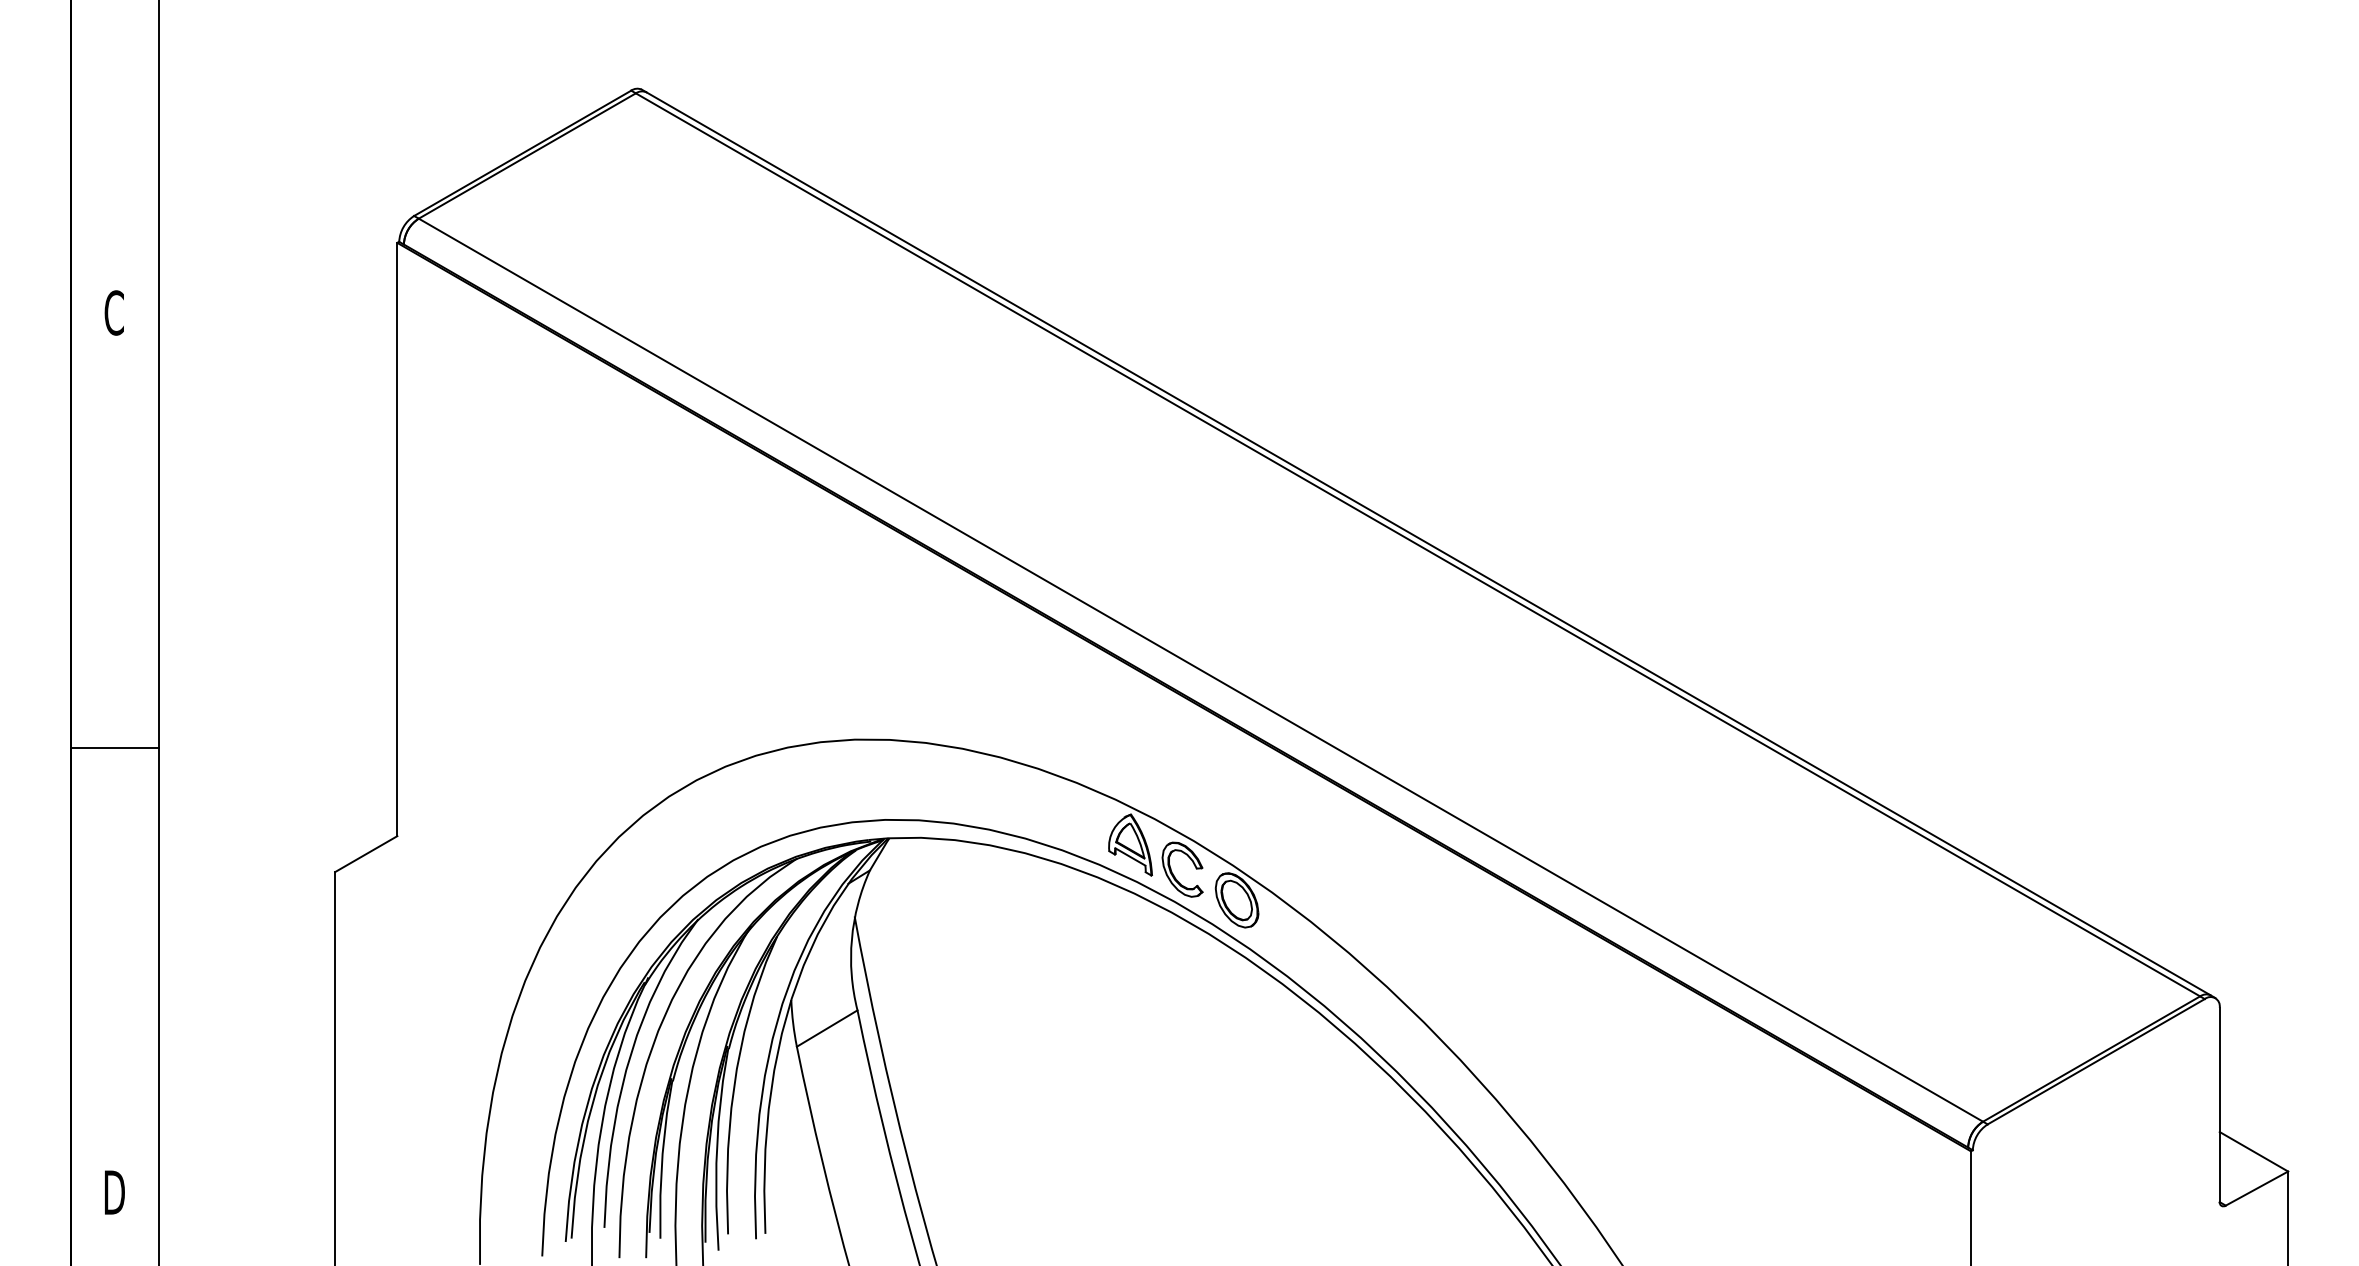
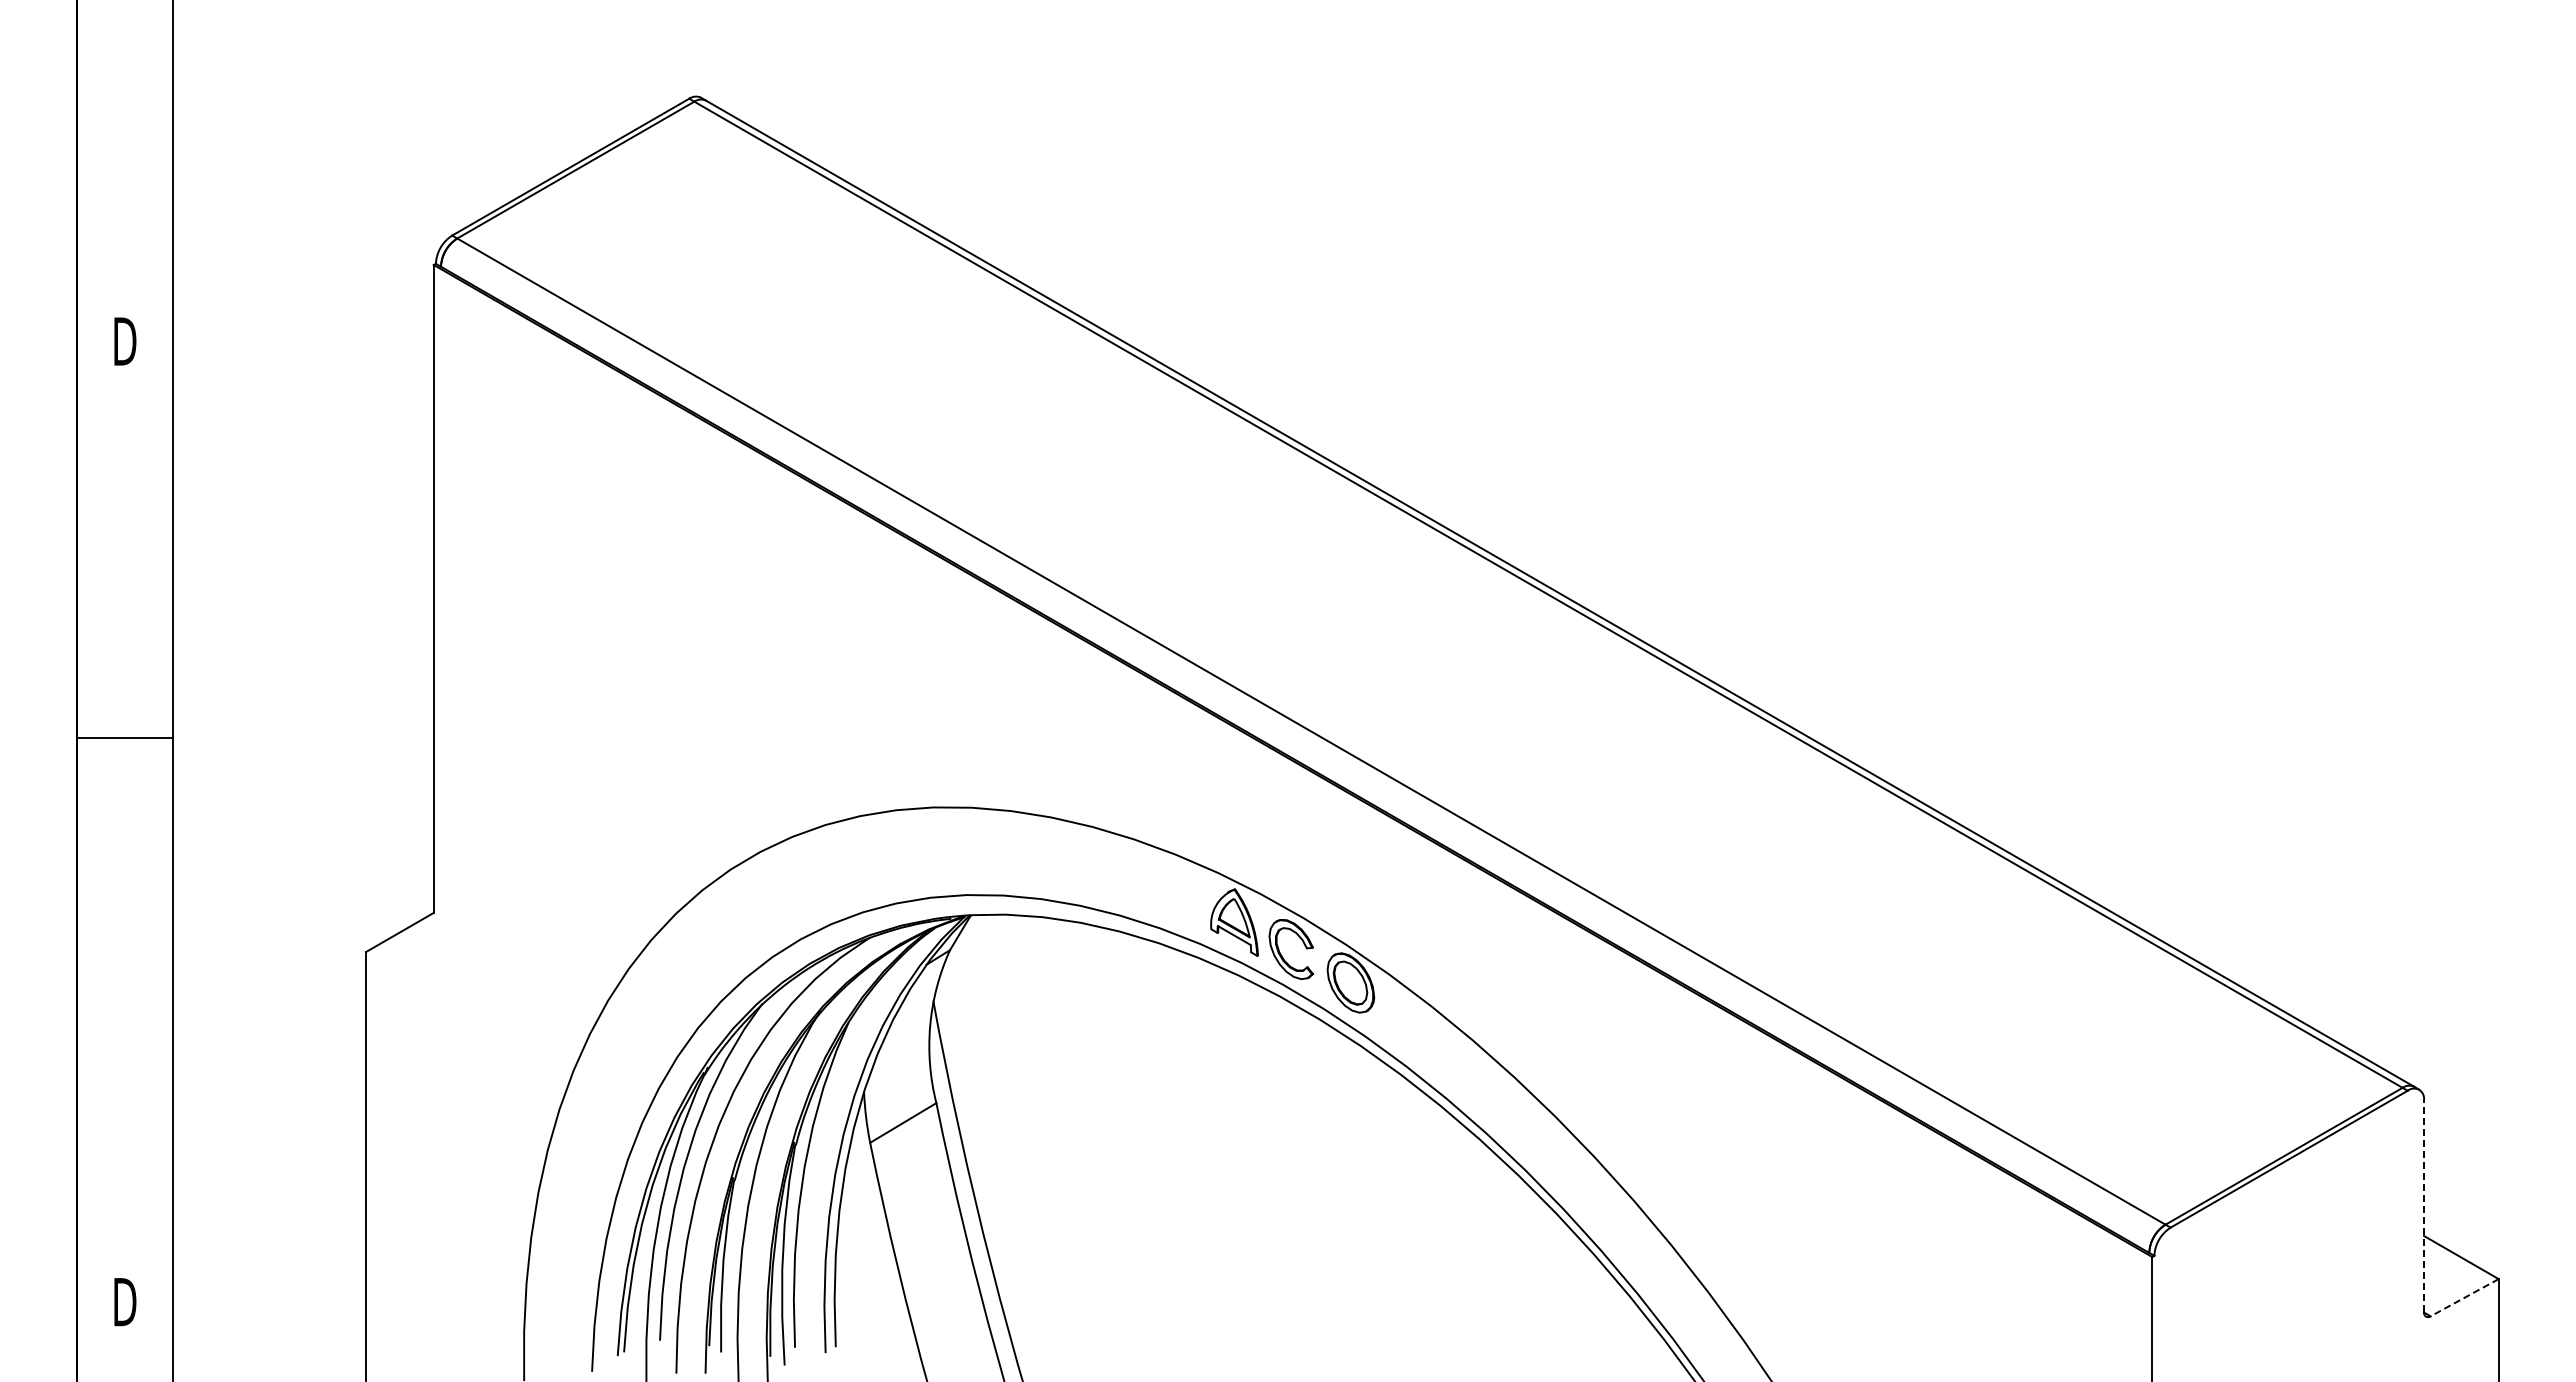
text: (114, 312) -> (125, 341), C -> D
line: (114, 747) -> (125, 737), moved
line: (2220, 1104) -> (2424, 1205), solid -> dashed
line: (2256, 1188) -> (2464, 1297), solid -> dashed

